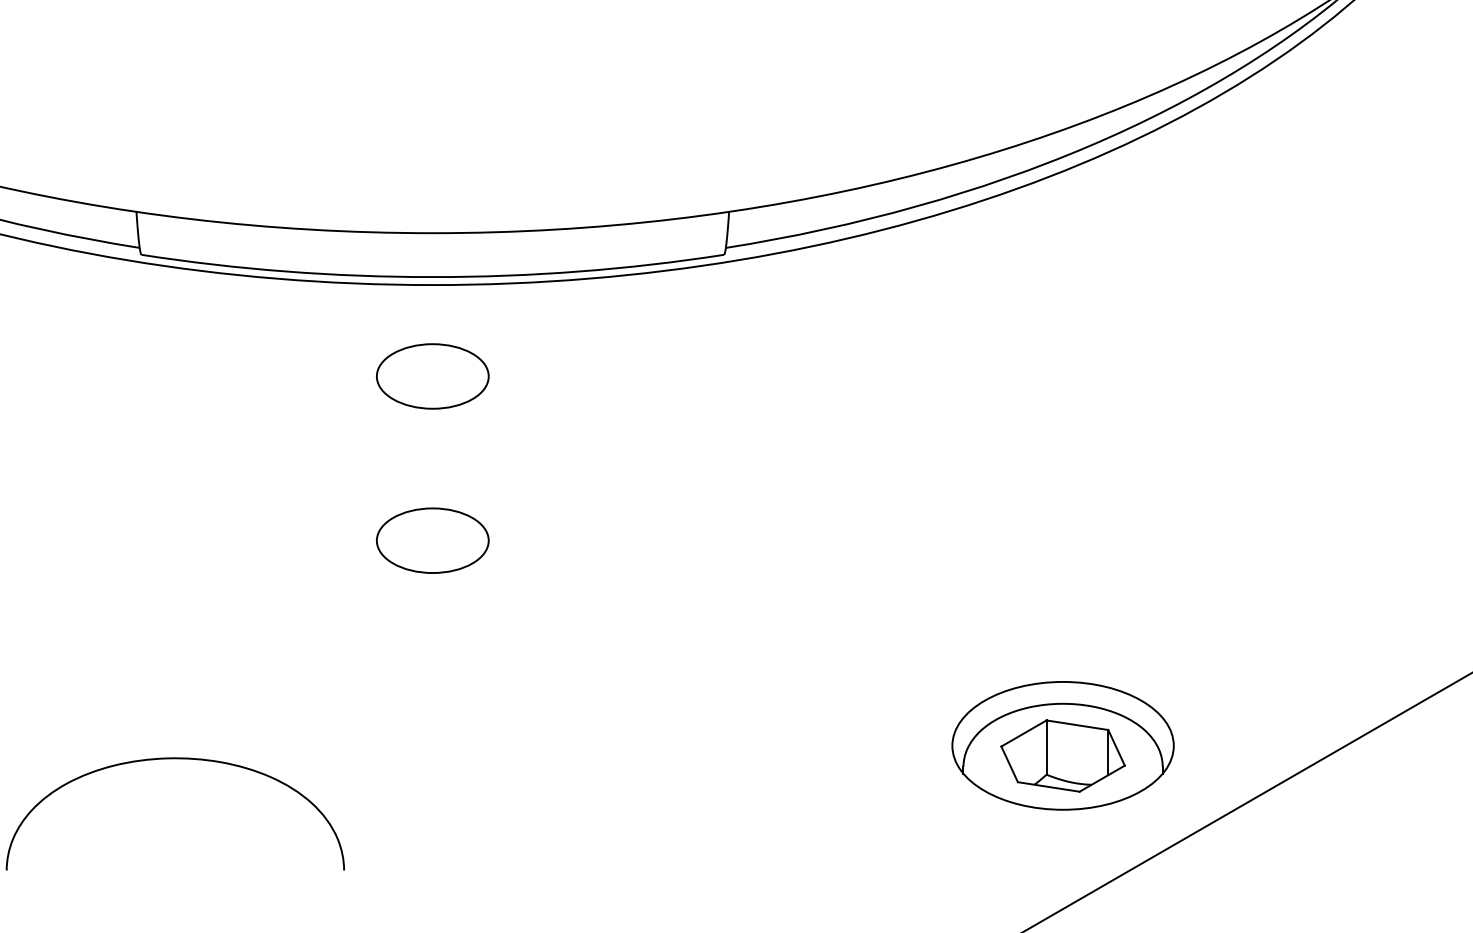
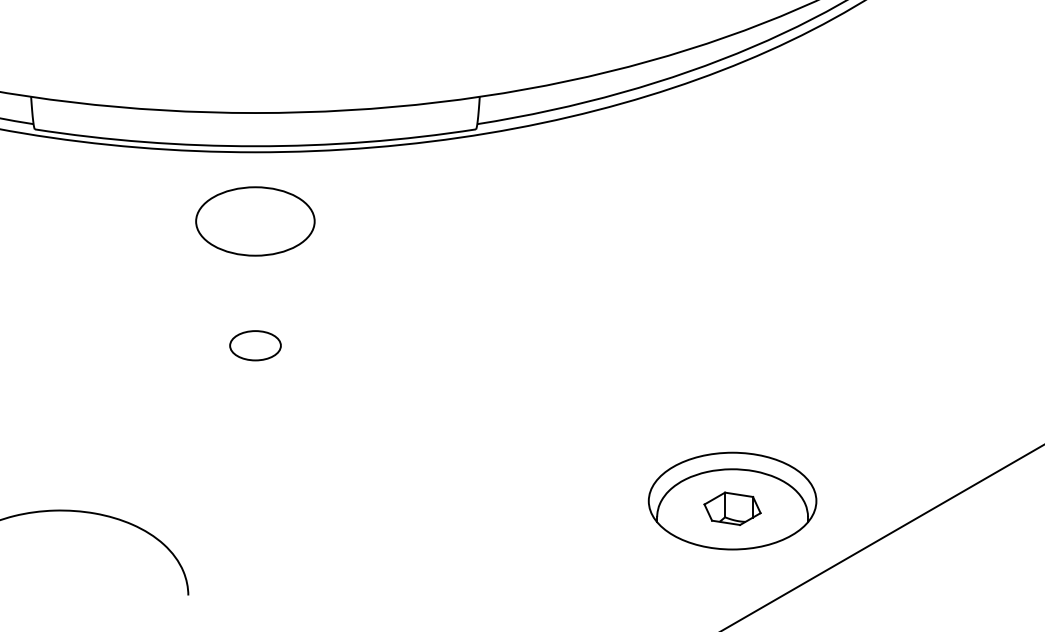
part: (432, 376) -> (255, 221), size x1.4
part: (432, 540) -> (255, 345), size x0.6
part: (1062, 755) -> (732, 508), size x0.6

